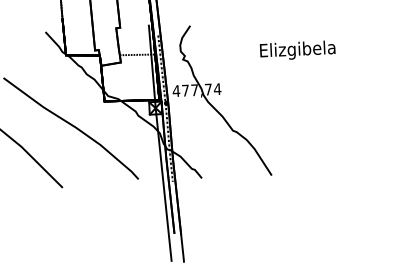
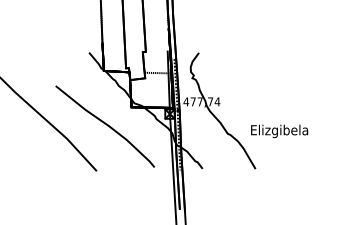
text: (297, 49) -> (279, 130), moved

